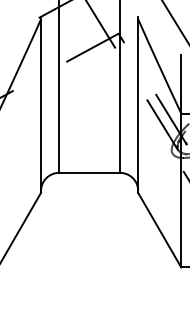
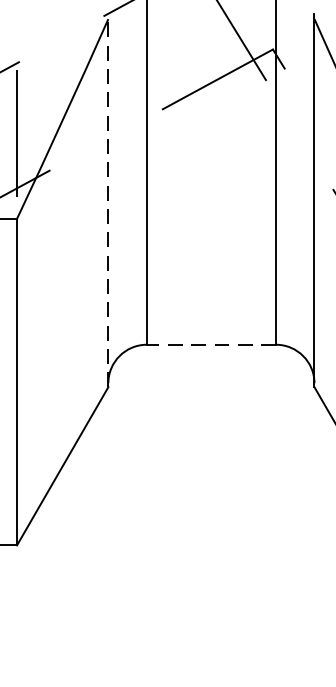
line: (41, 104) -> (109, 199), solid -> dashed
line: (89, 172) -> (211, 343), solid -> dashed

